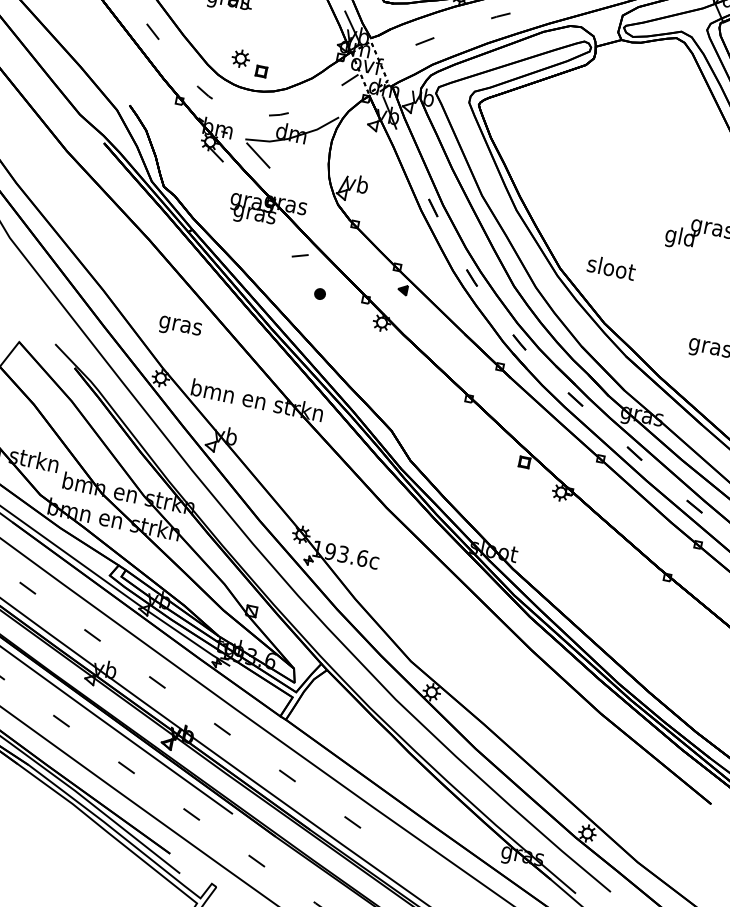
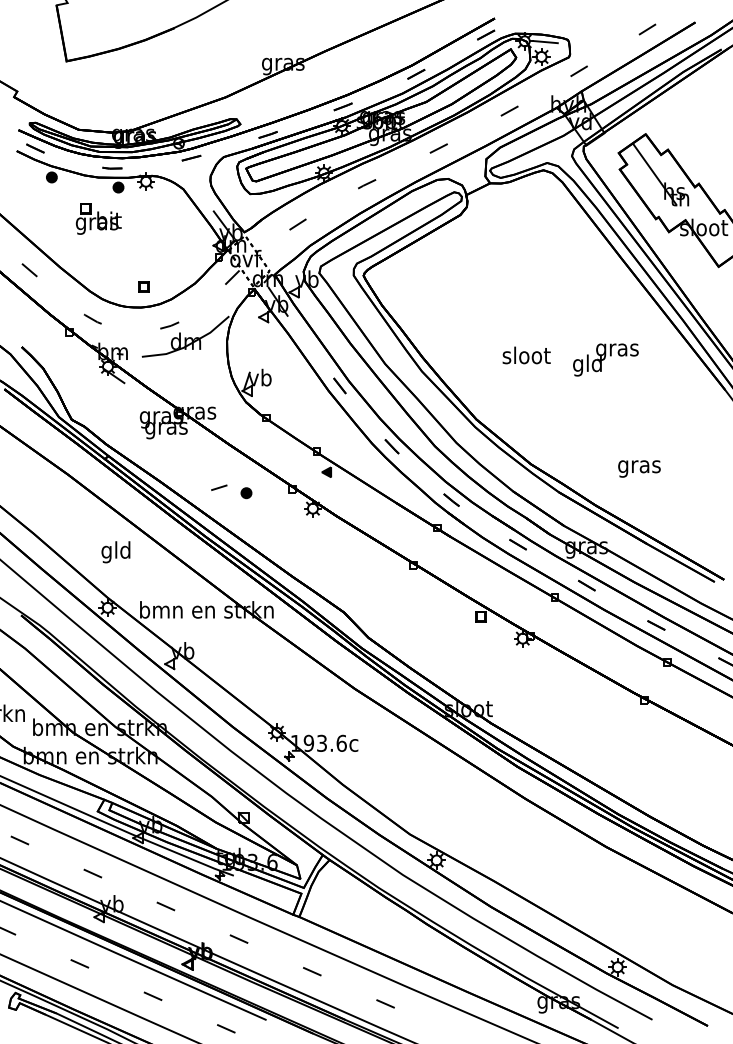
part: (241, 58) -> (121, 278), removed
line: (258, 154) -> (157, 369), removed
line: (300, 255) -> (219, 487), moved
text: (611, 267) -> (526, 355), moved
text: (180, 325) -> (116, 552), gras -> gld

